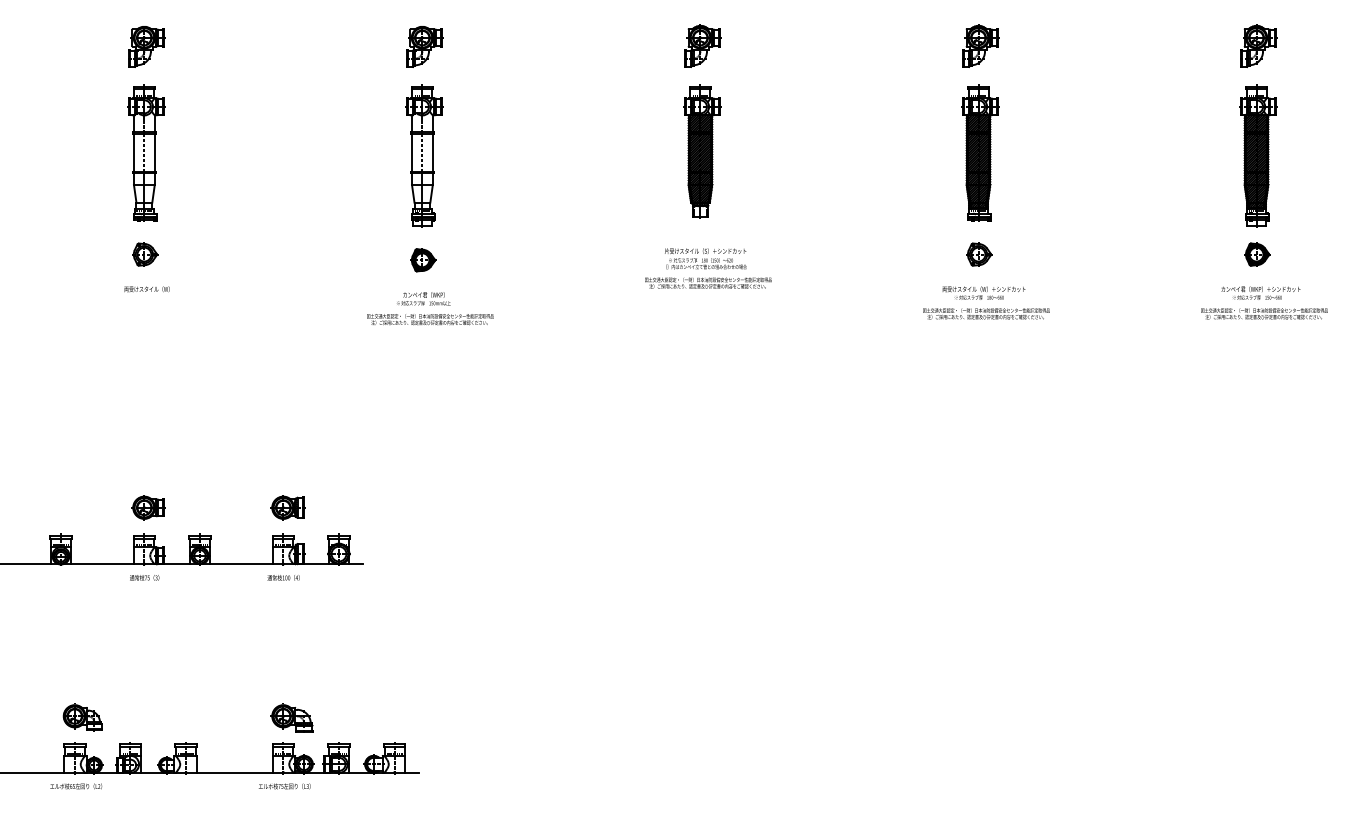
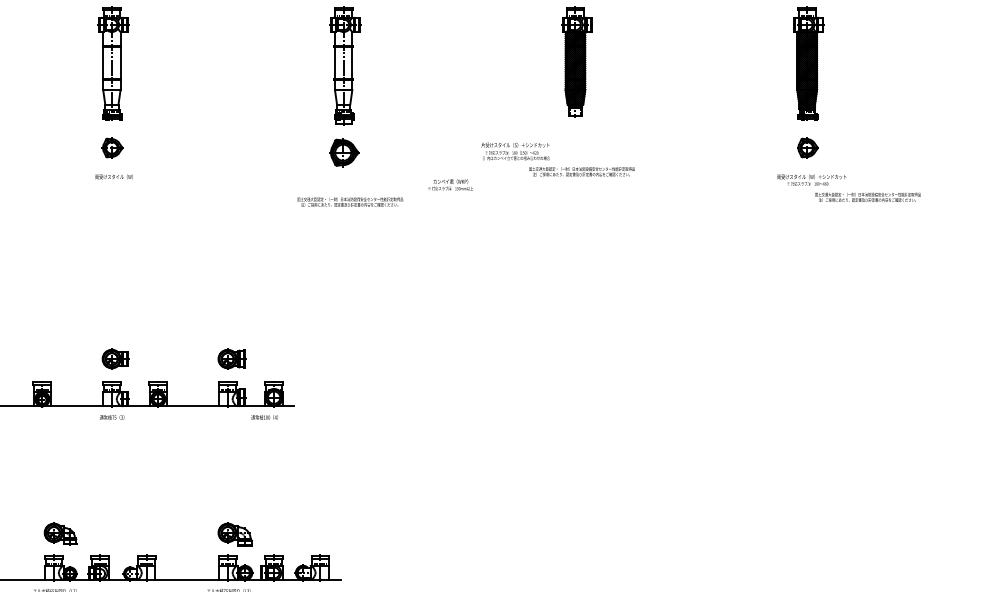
text: (705, 258) -> (515, 151), moved
part: (423, 260) -> (344, 152), size x1.4
text: (423, 298) -> (450, 184), moved
text: (986, 313) -> (868, 197), moved
text: (283, 577) -> (264, 417), moved

